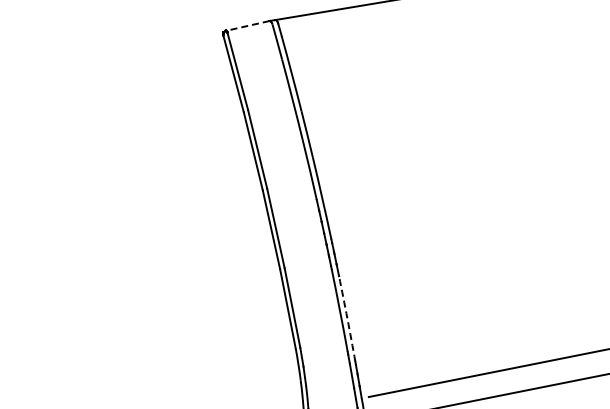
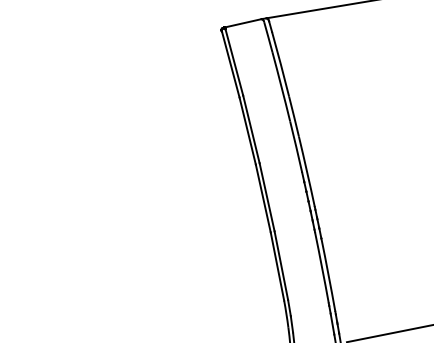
line: (247, 26) -> (242, 23), dashed -> solid
arc: (347, 318) -> (328, 274), dashed -> solid

